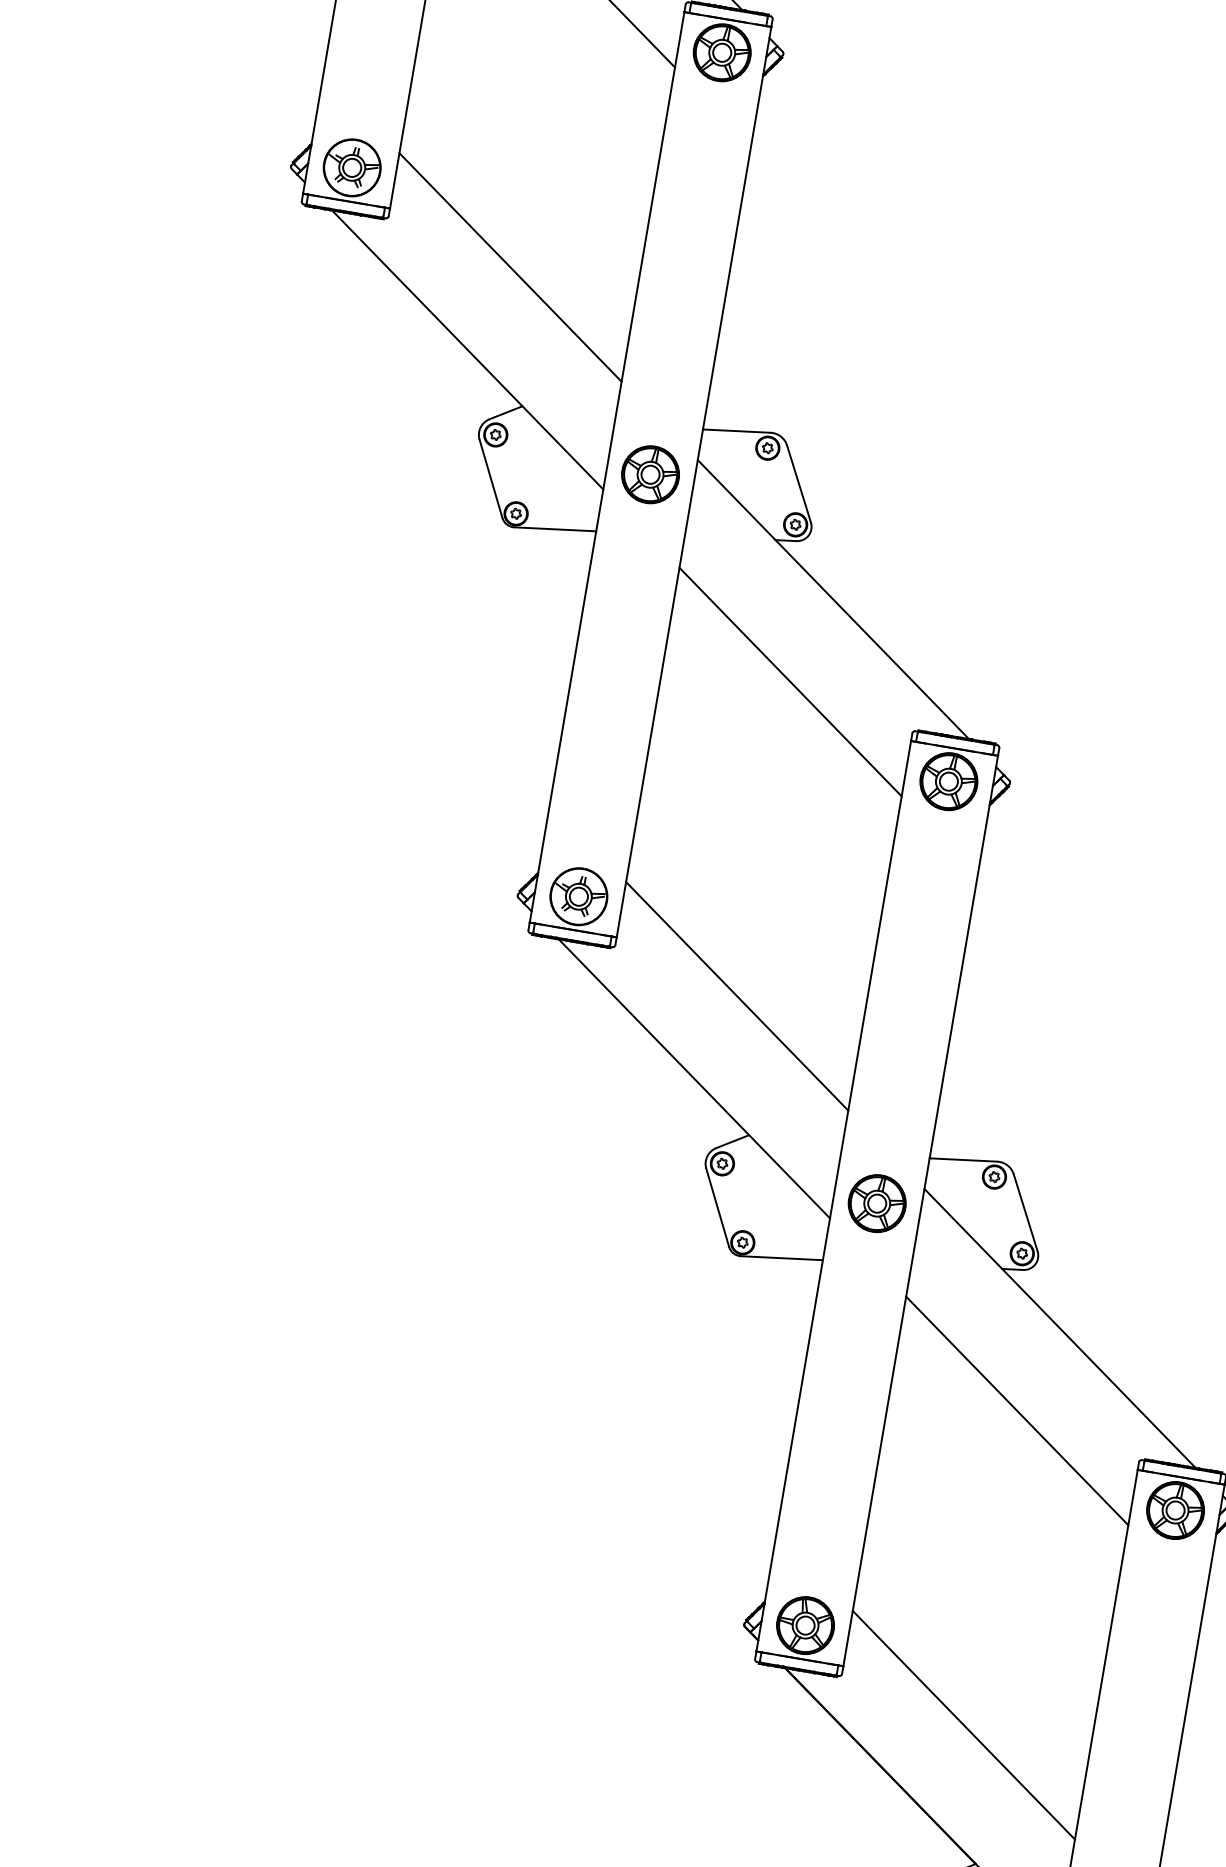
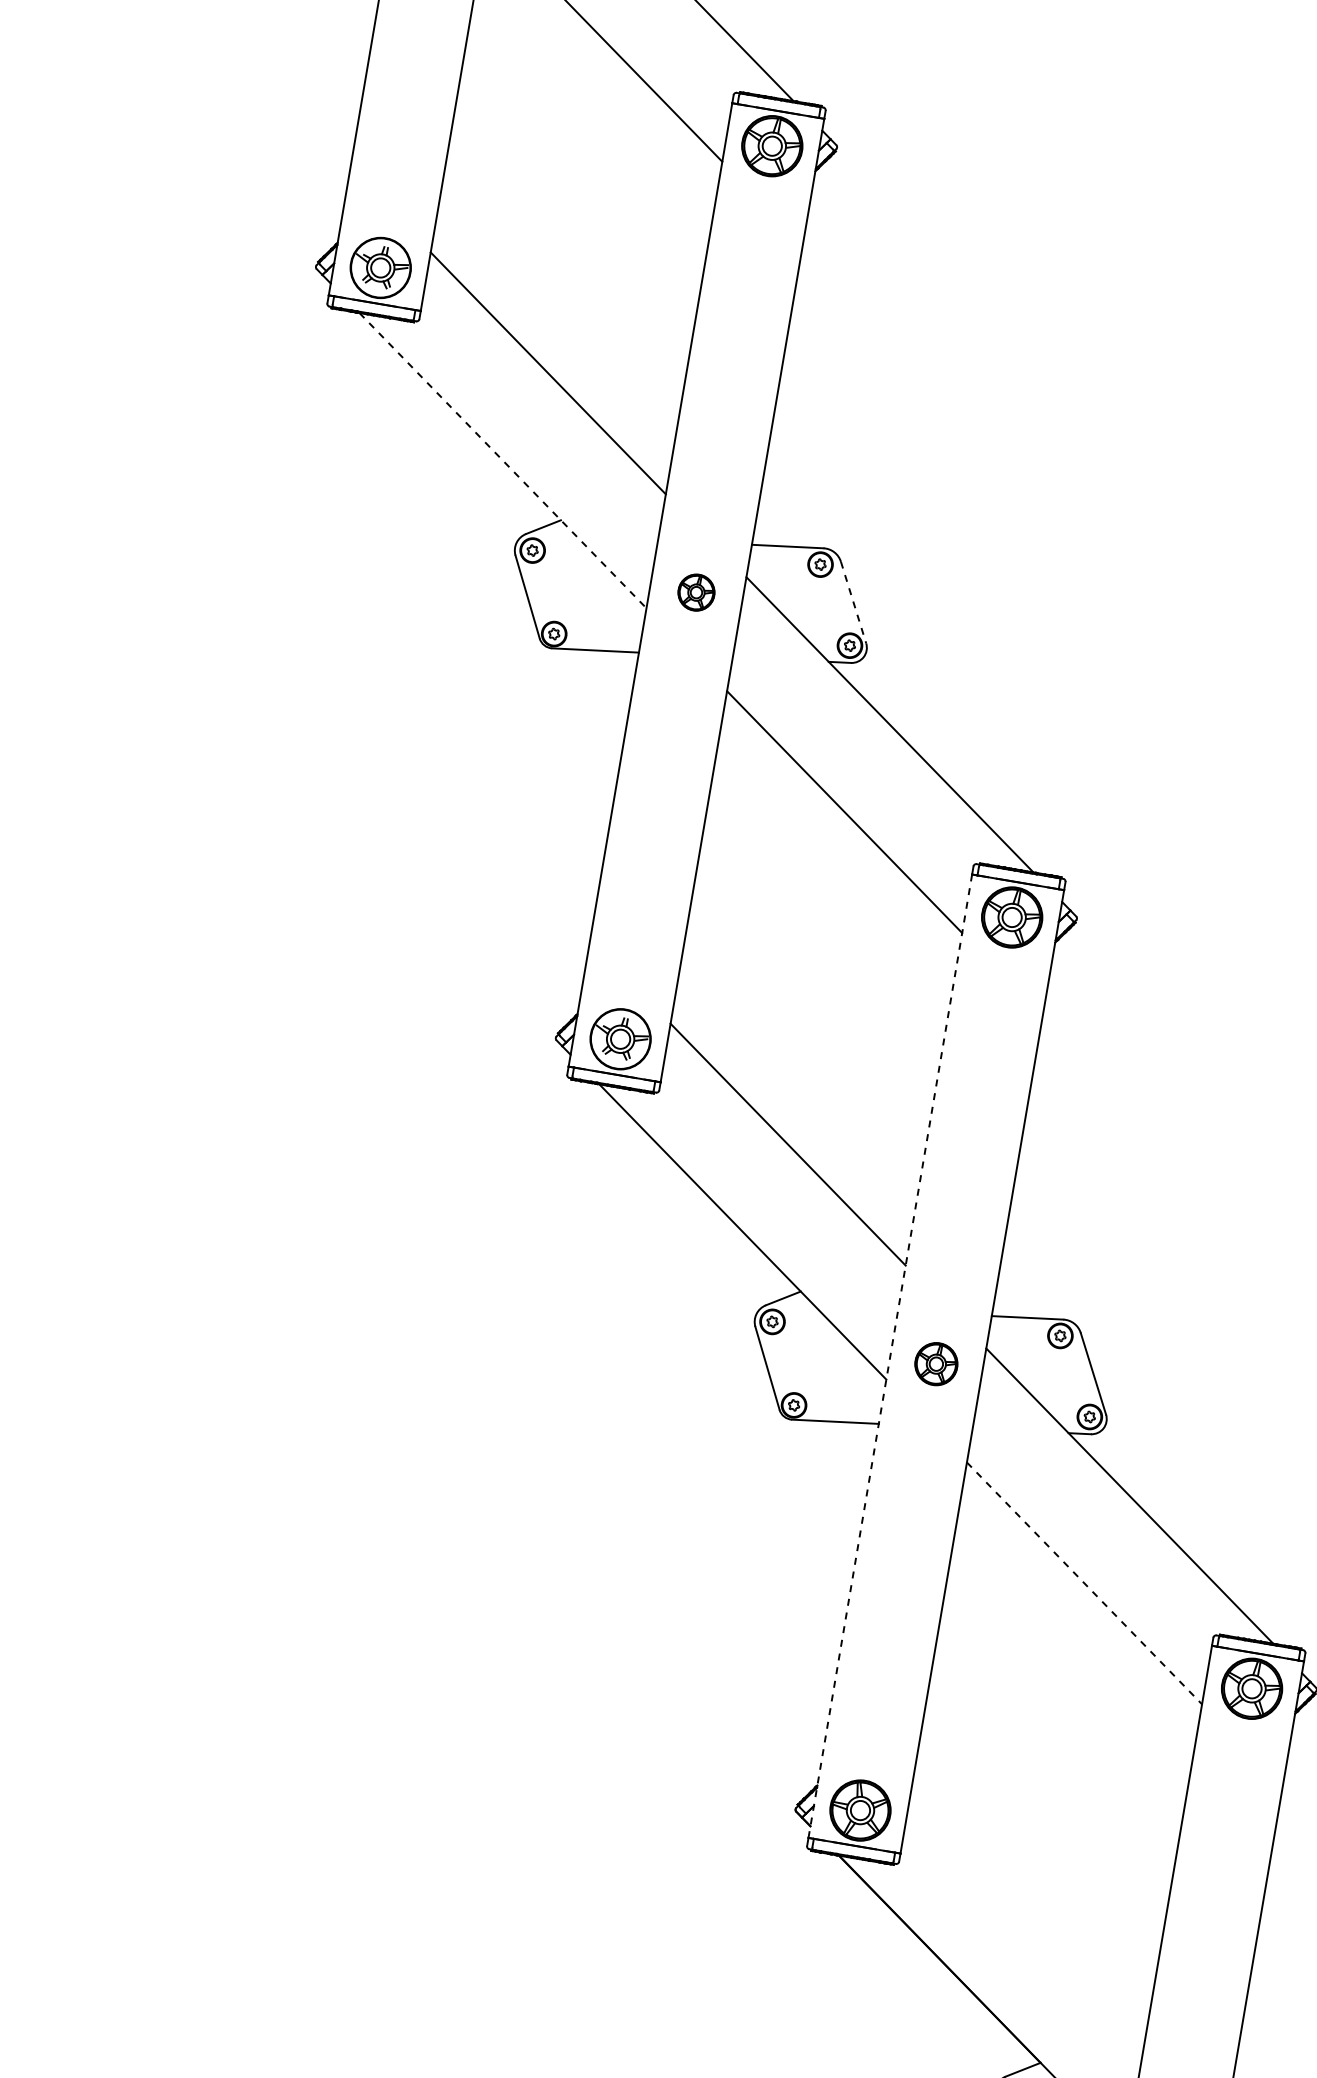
line: (468, 349) -> (503, 460), solid -> dashed
part: (650, 474) -> (696, 592), size x0.6
line: (798, 483) -> (853, 602), solid -> dashed
line: (833, 1196) -> (890, 1356), solid -> dashed
part: (877, 1204) -> (936, 1364), size x0.7
line: (1017, 1411) -> (1084, 1583), solid -> dashed
line: (963, 1724) -> (1027, 1915), removed

